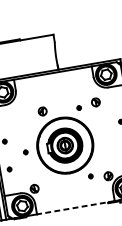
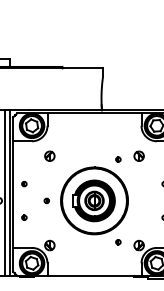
part: (42, 110) -> (49, 155), moved
line: (75, 207) -> (94, 275), dashed -> solid

